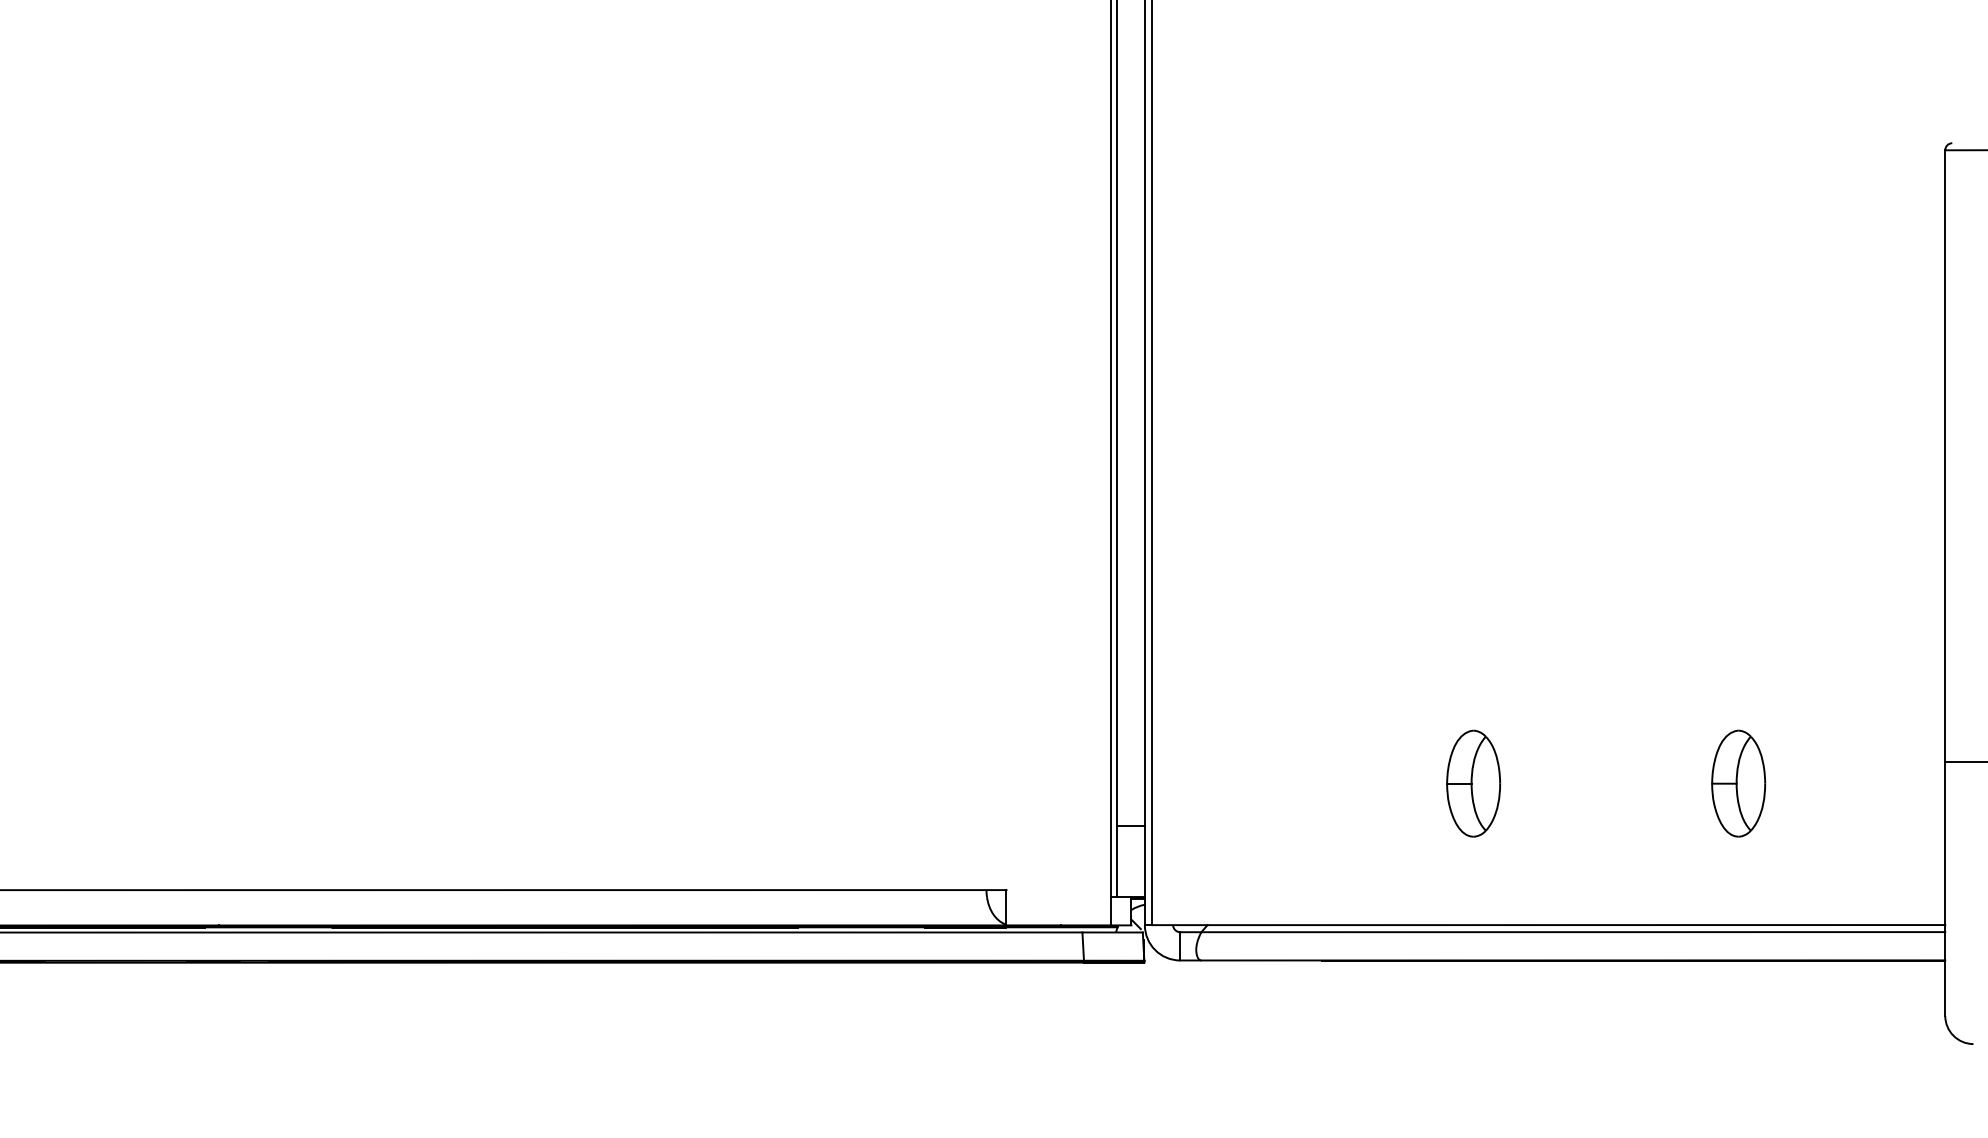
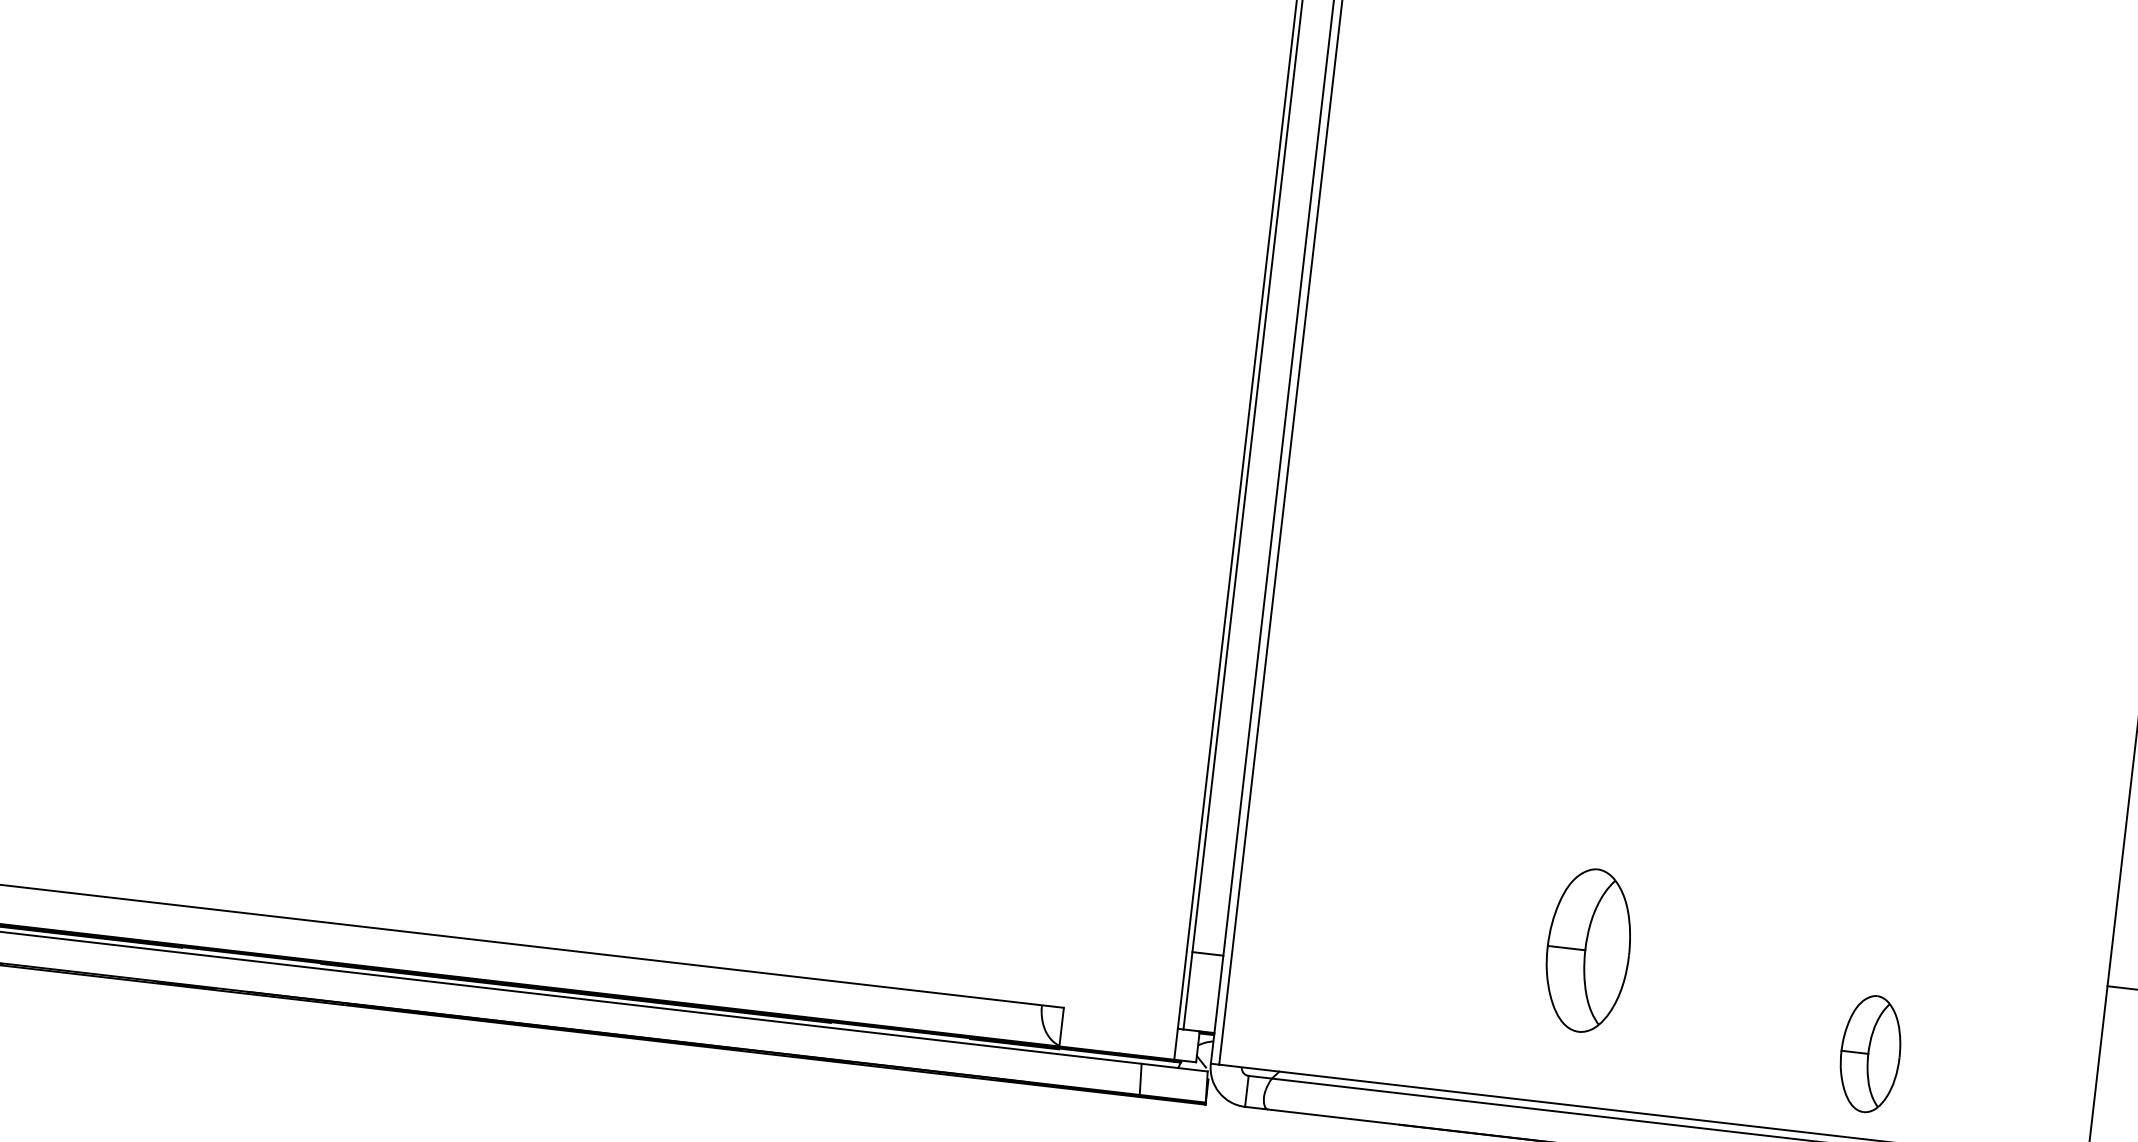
part: (1473, 783) -> (1588, 950), size x1.4
part: (1738, 783) -> (1870, 1053), moved

